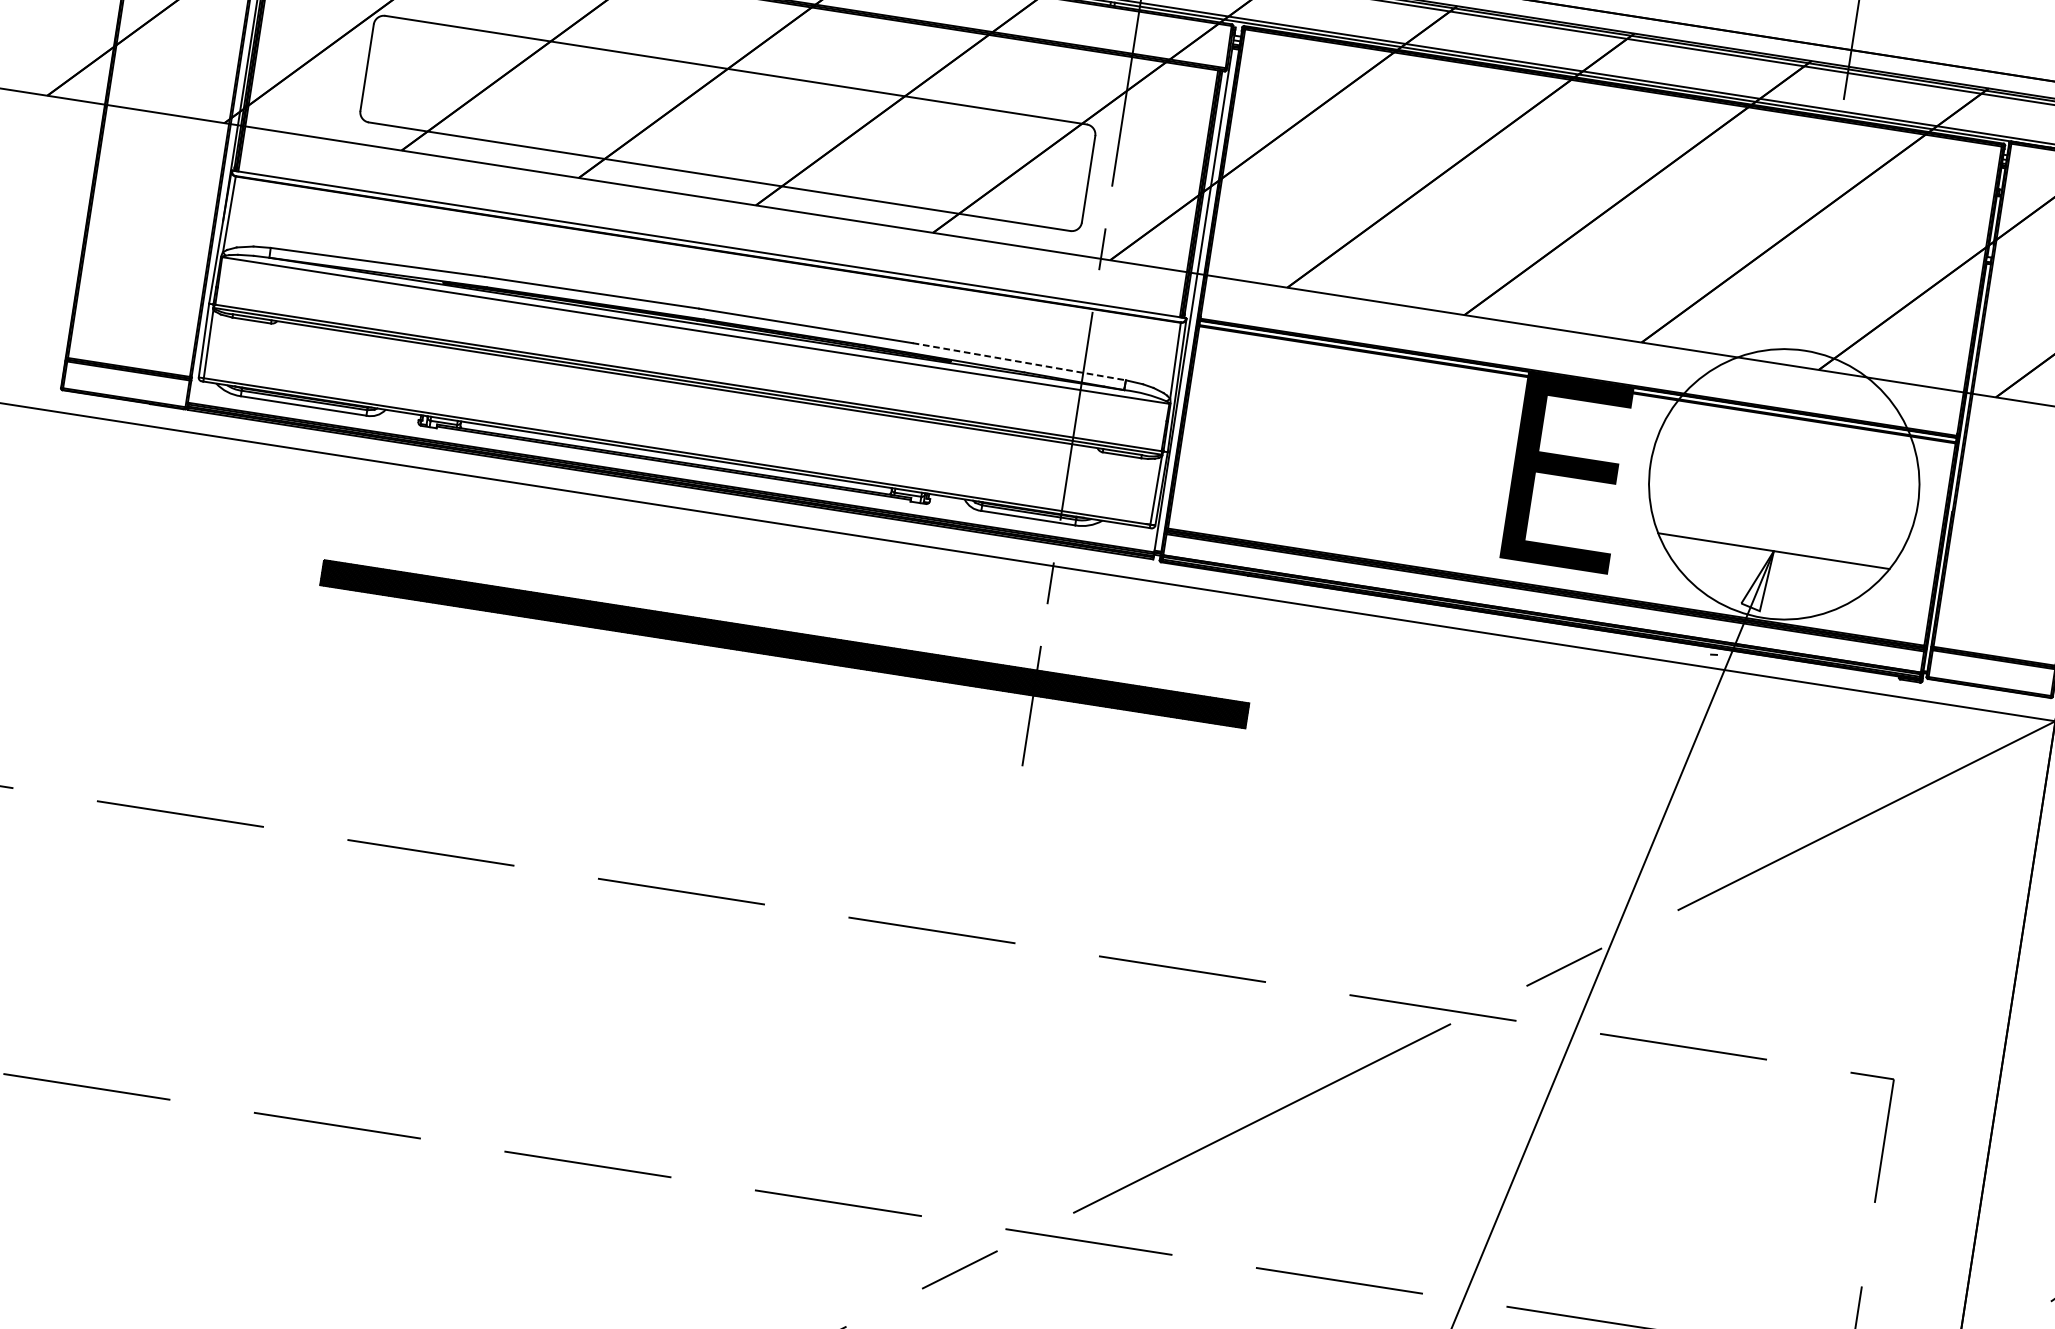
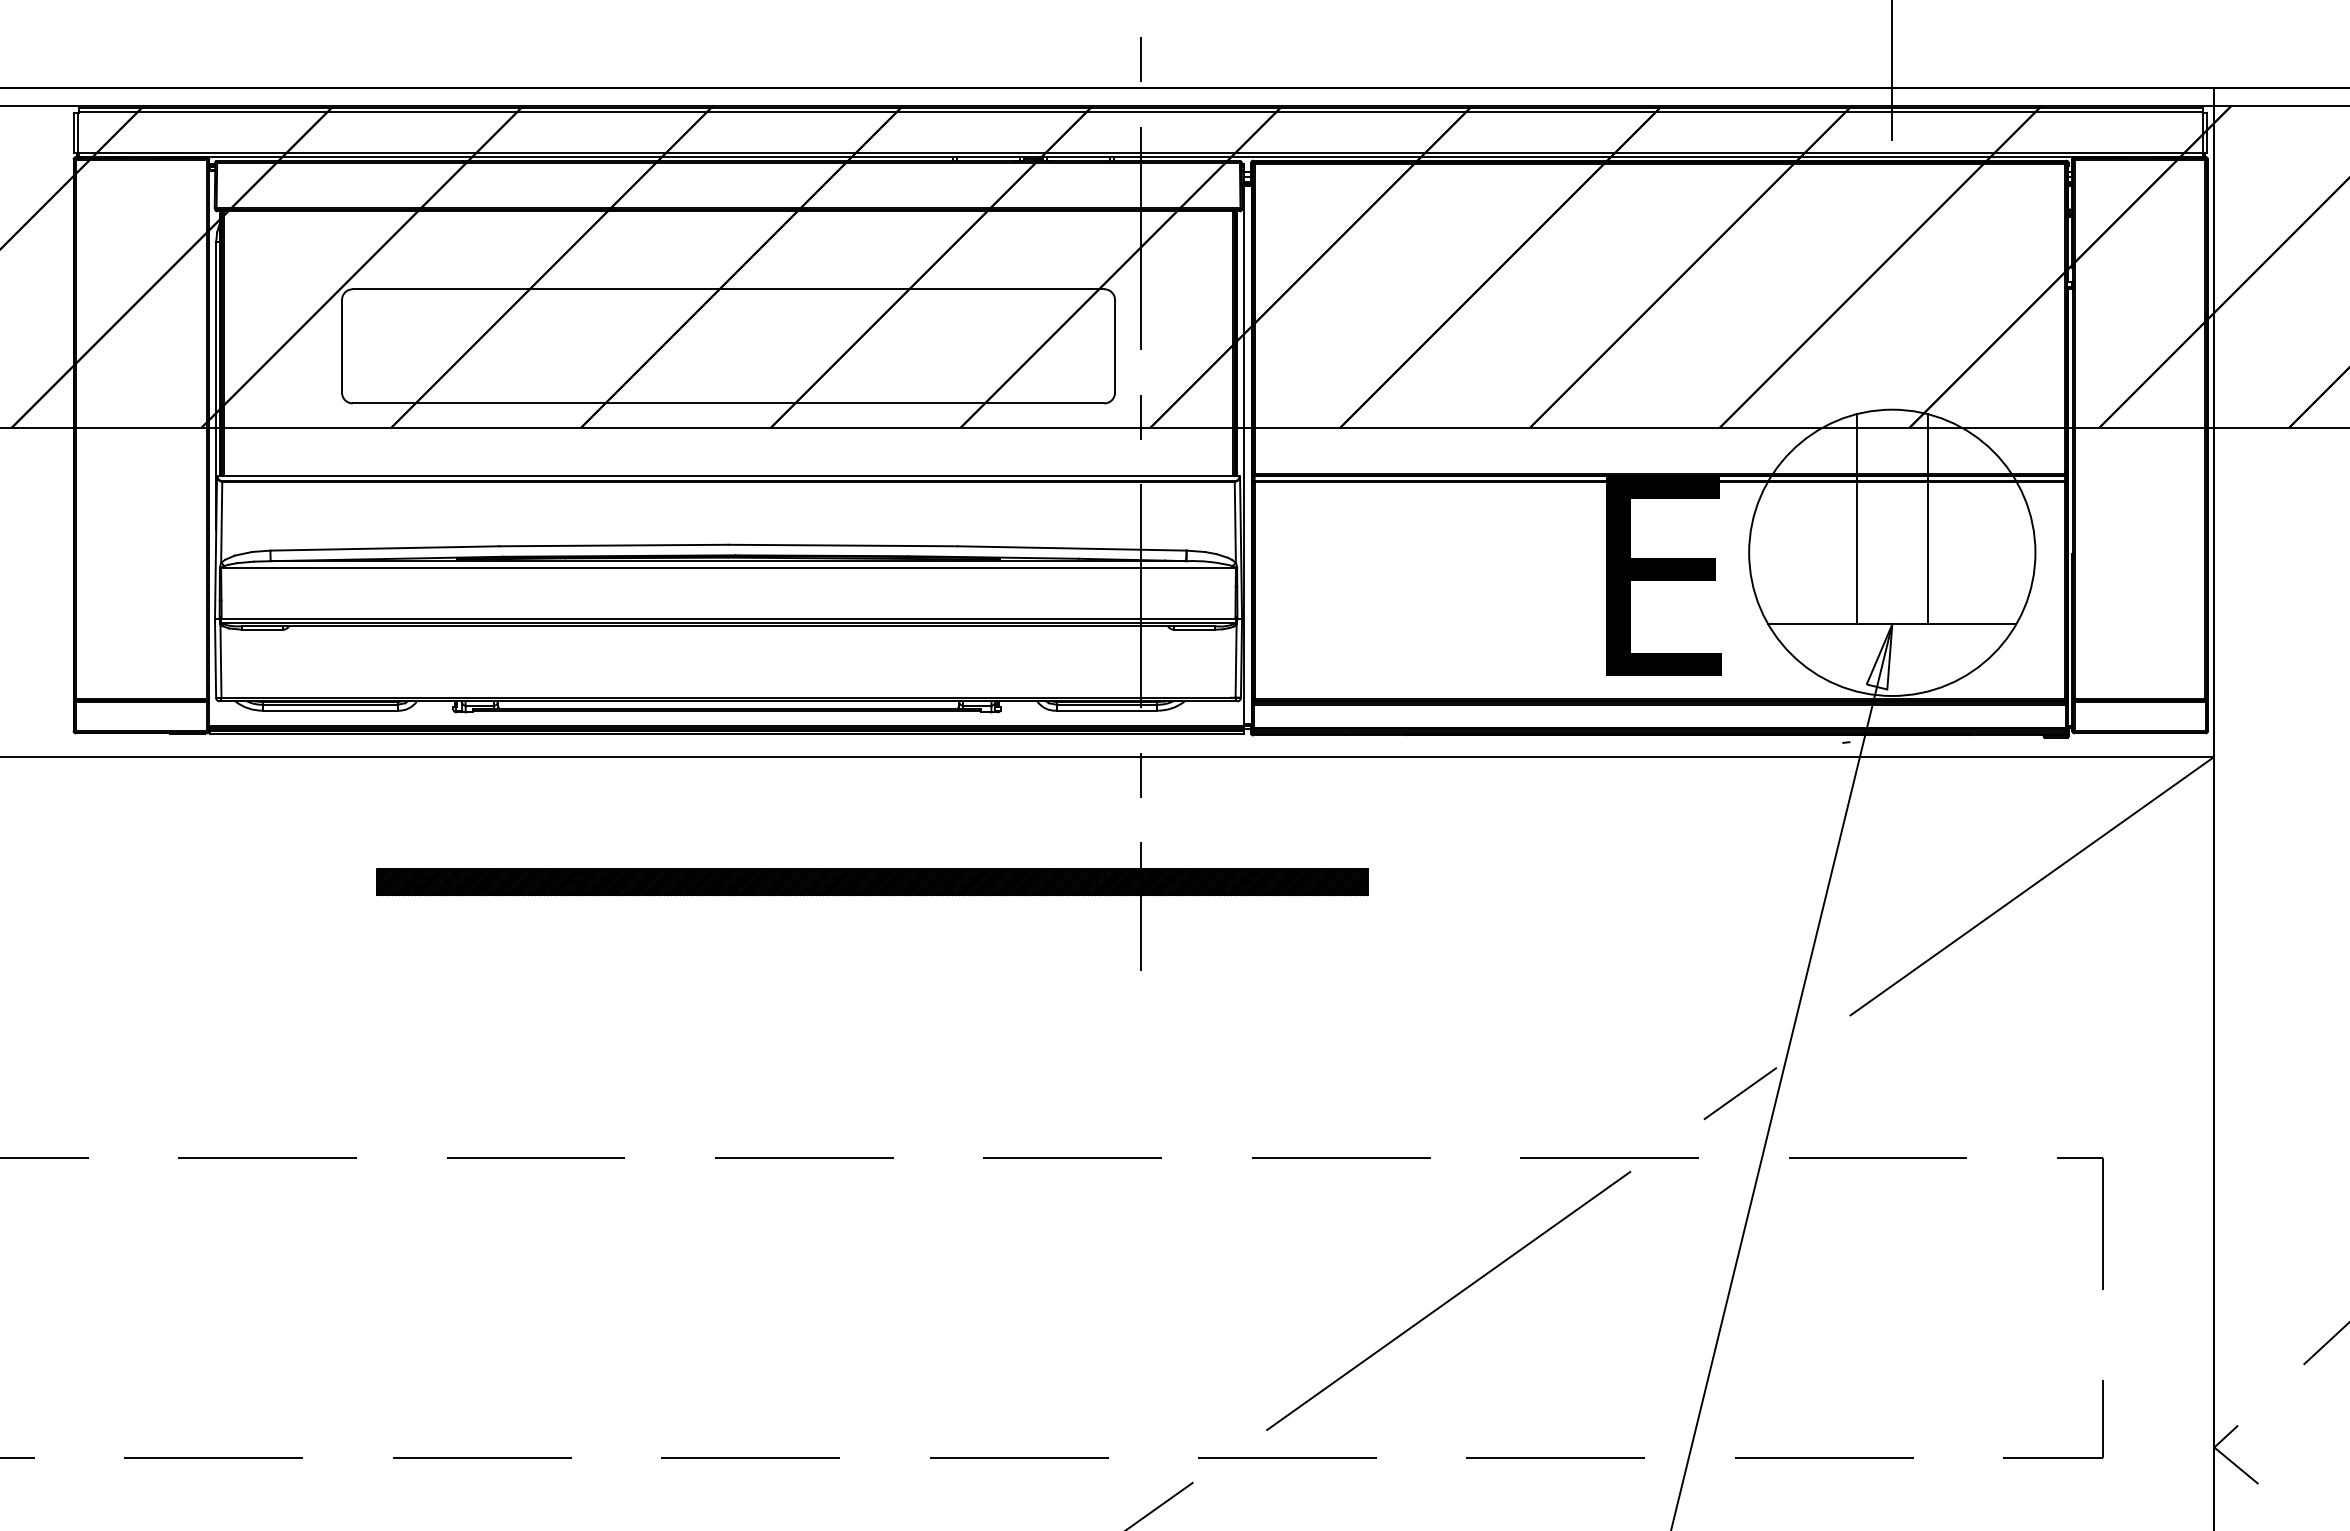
line: (1019, 361) -> (1072, 548), dashed -> solid
line: (1755, 448) -> (1856, 519), added
line: (1822, 458) -> (1928, 519), added

